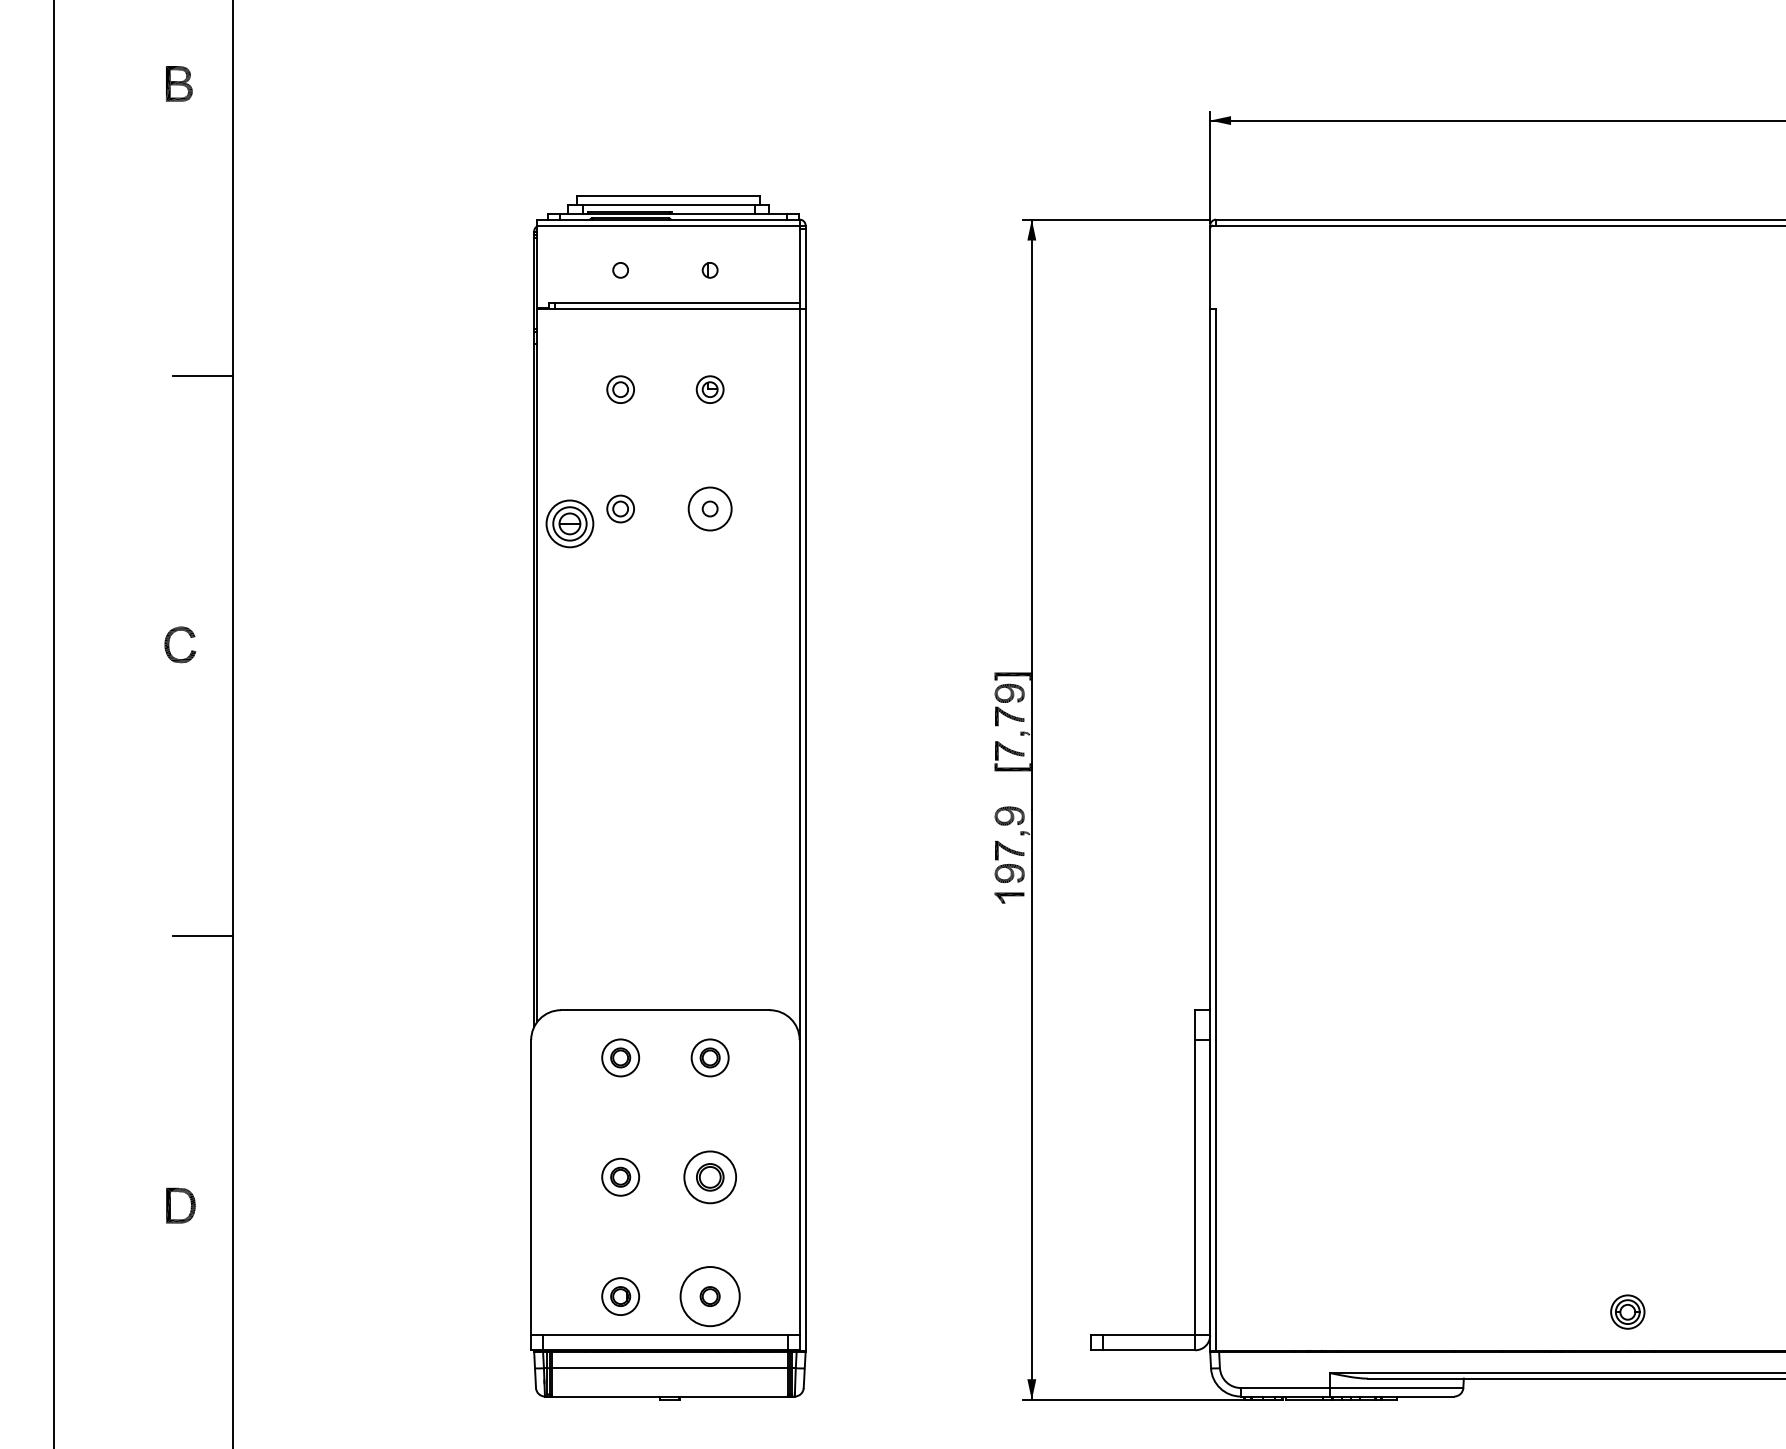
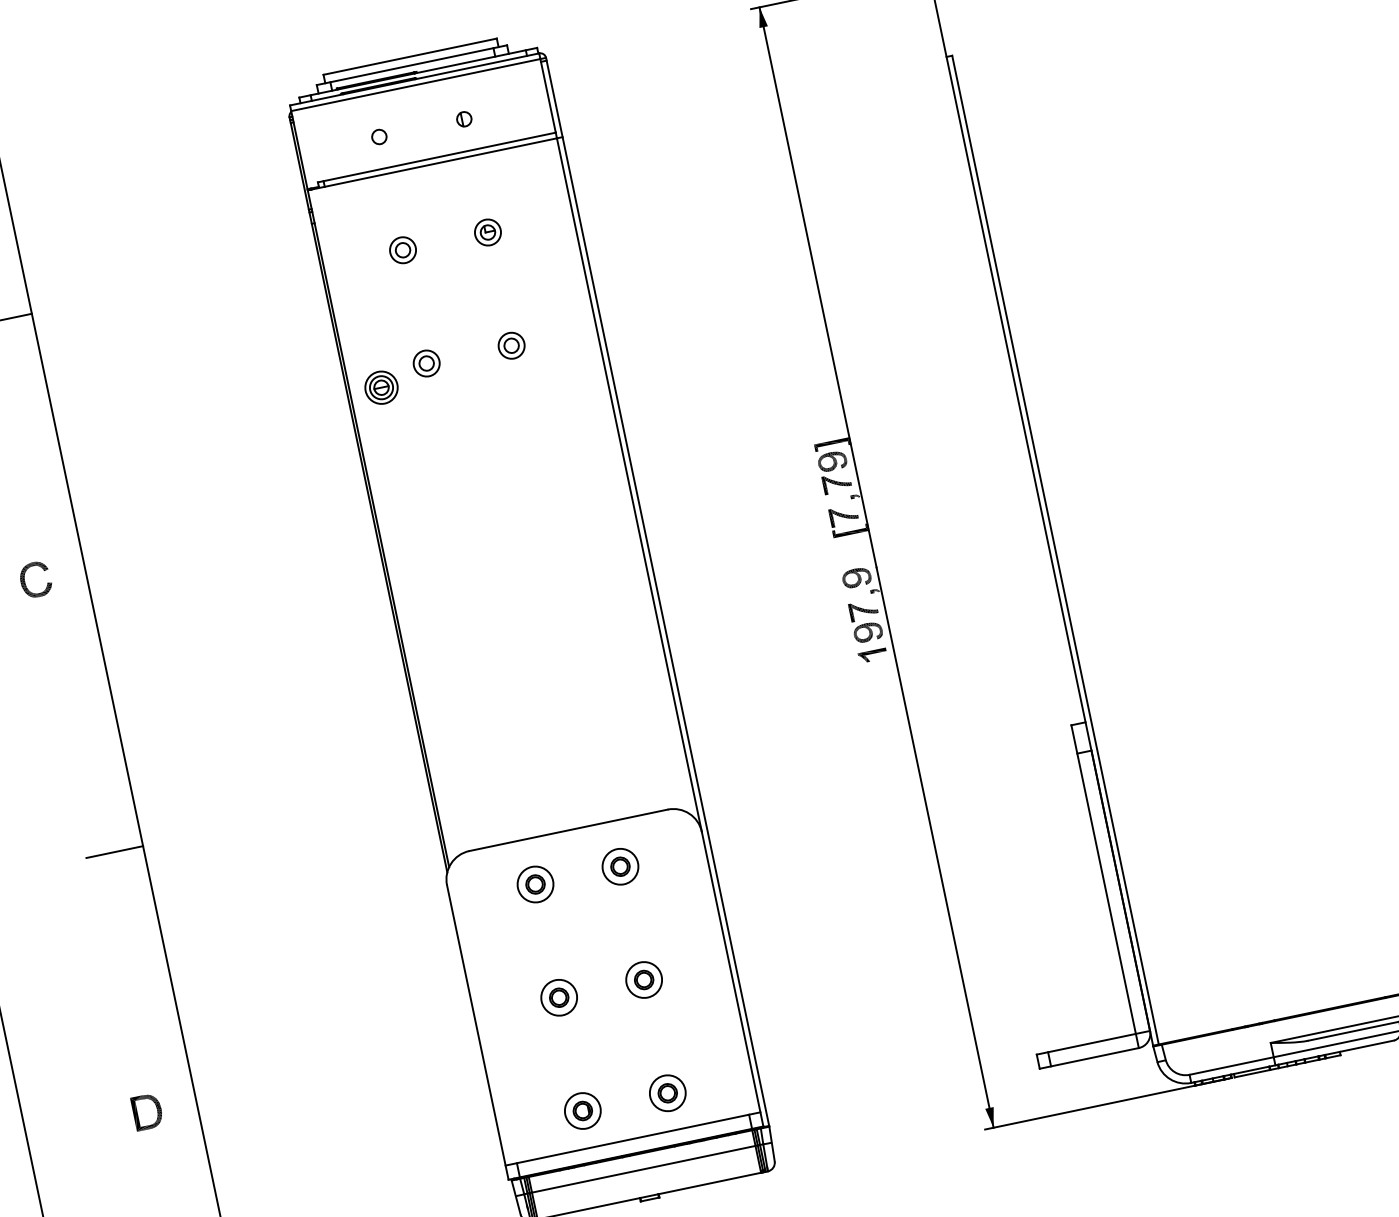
circle: (709, 508) -> (510, 345), size x0.62
part: (569, 523) -> (380, 387), size x0.71
part: (709, 1176) -> (643, 979), size x0.71
circle: (709, 1296) -> (667, 1093), size x0.62

